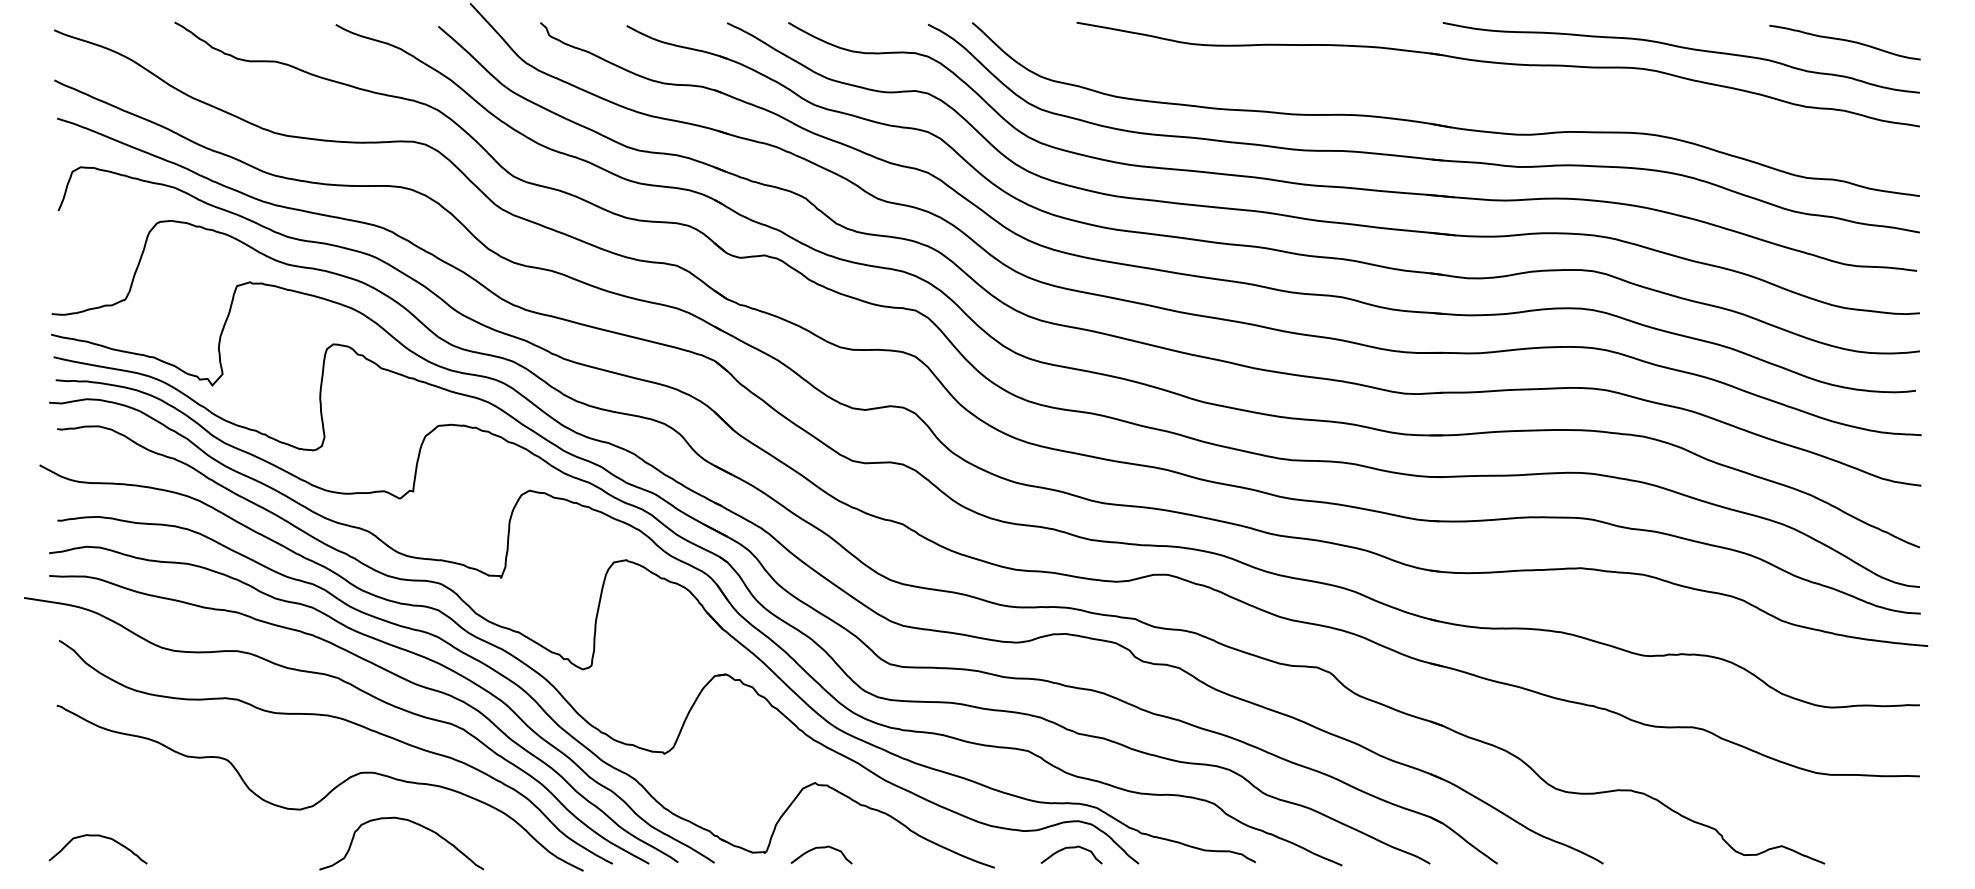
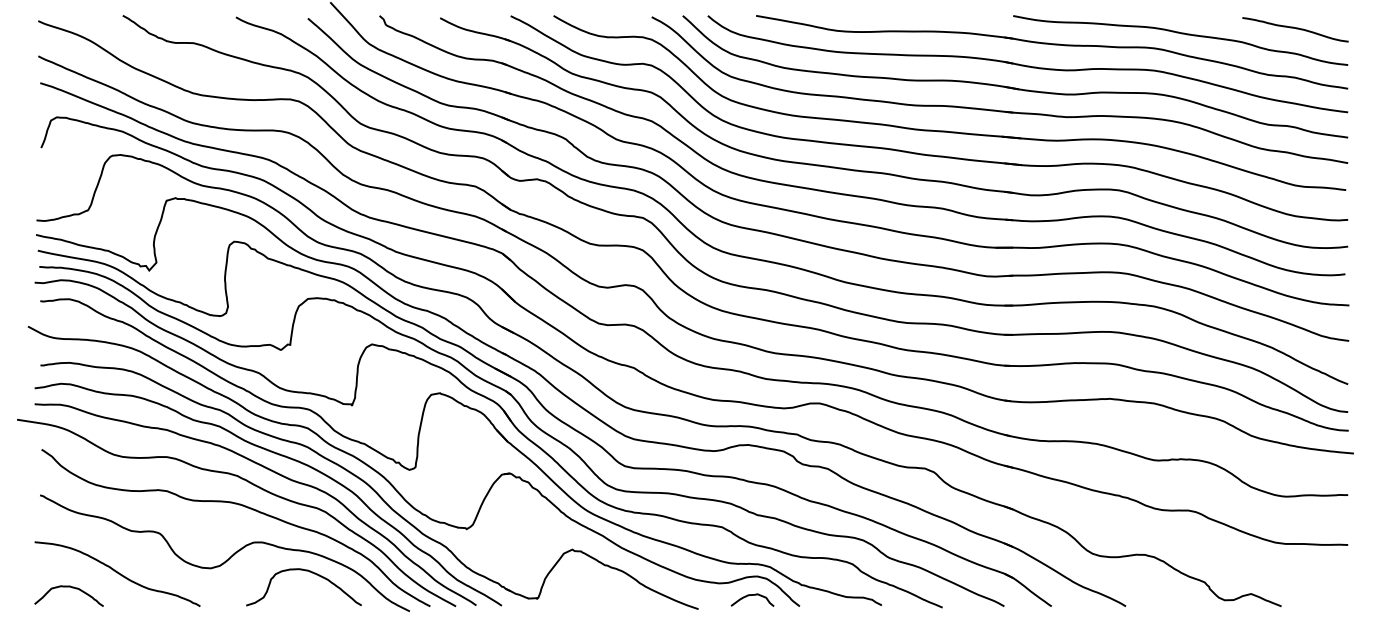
part: (1463, 91) -> (1027, 64), added
curve: (167, 816) -> (117, 573), added
curve: (410, 822) -> (310, 572), moved
curve: (821, 848) -> (576, 595), removed

